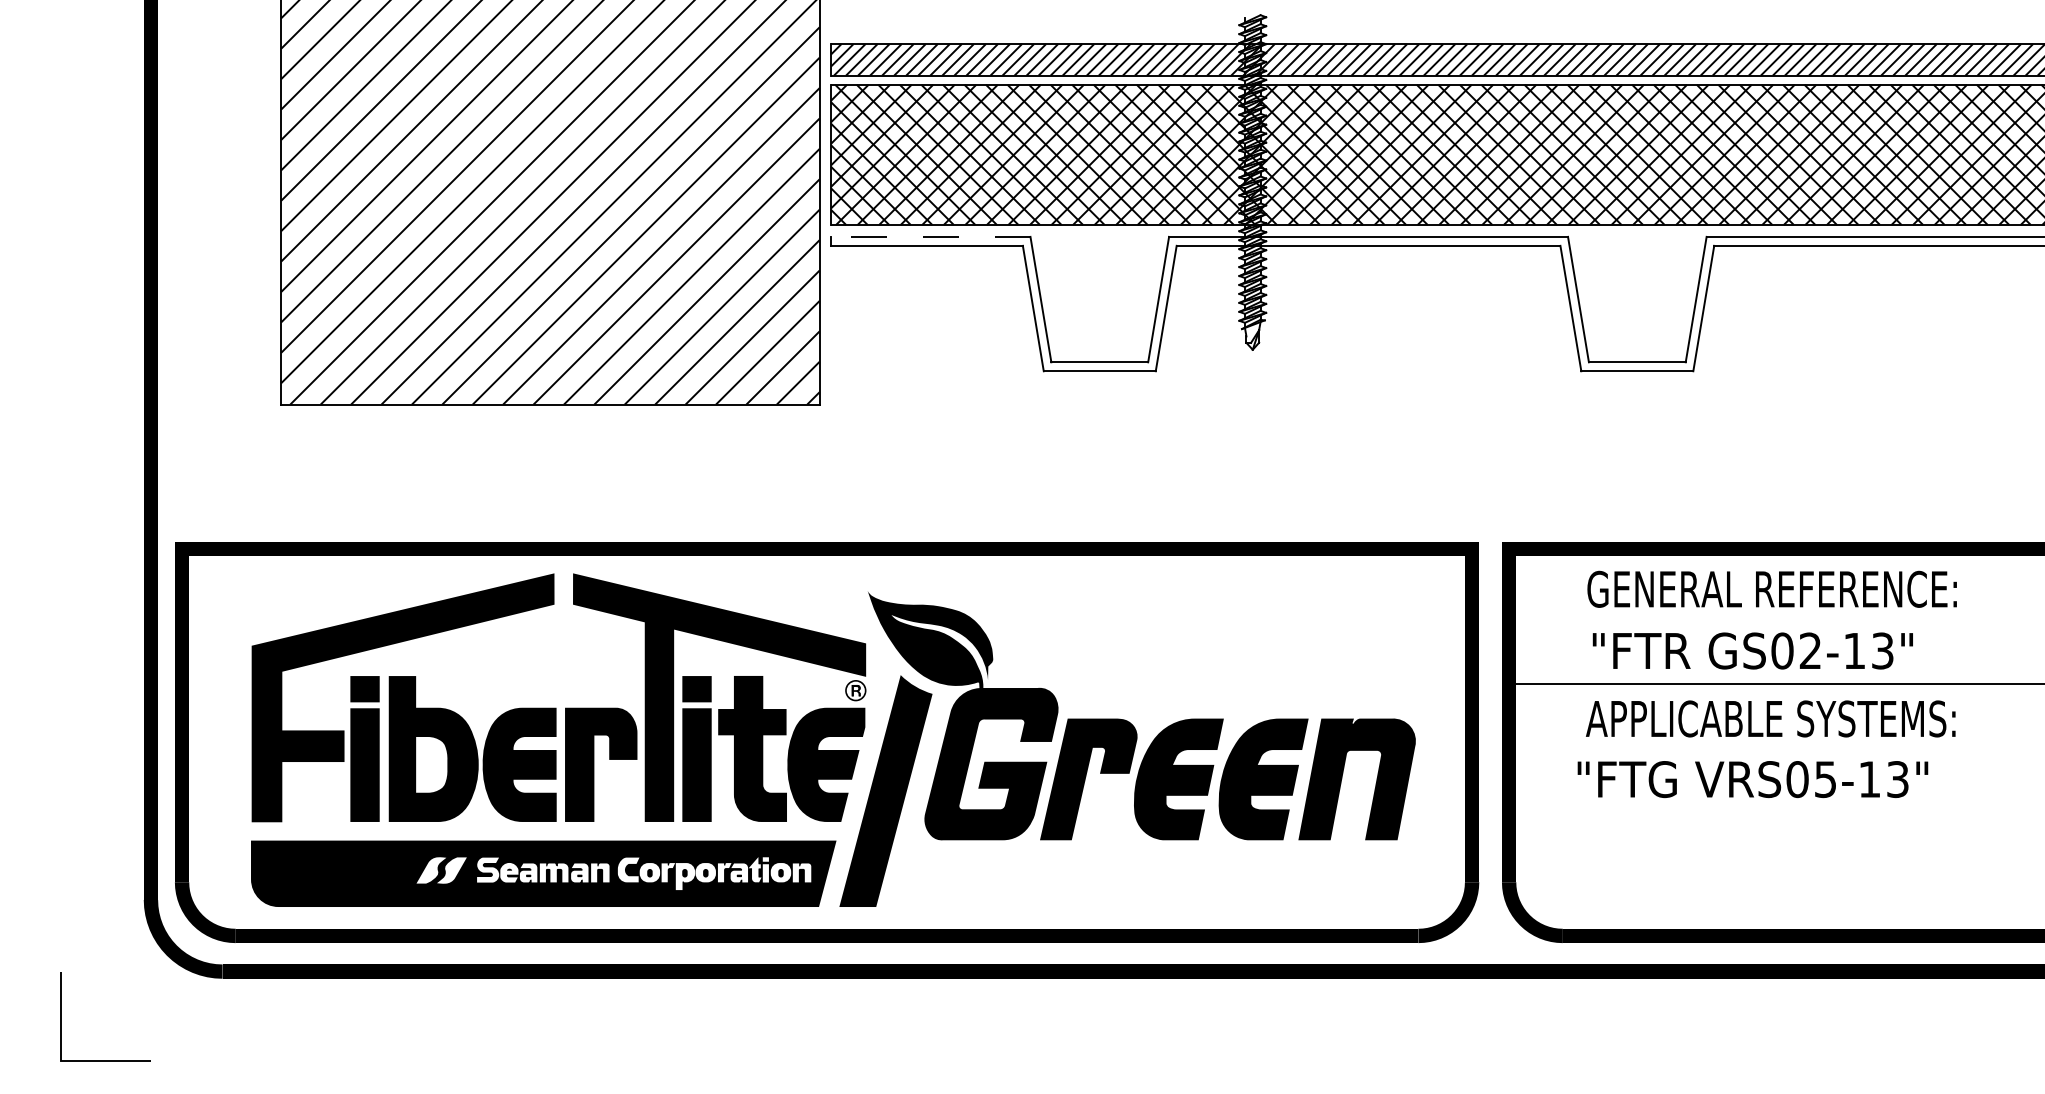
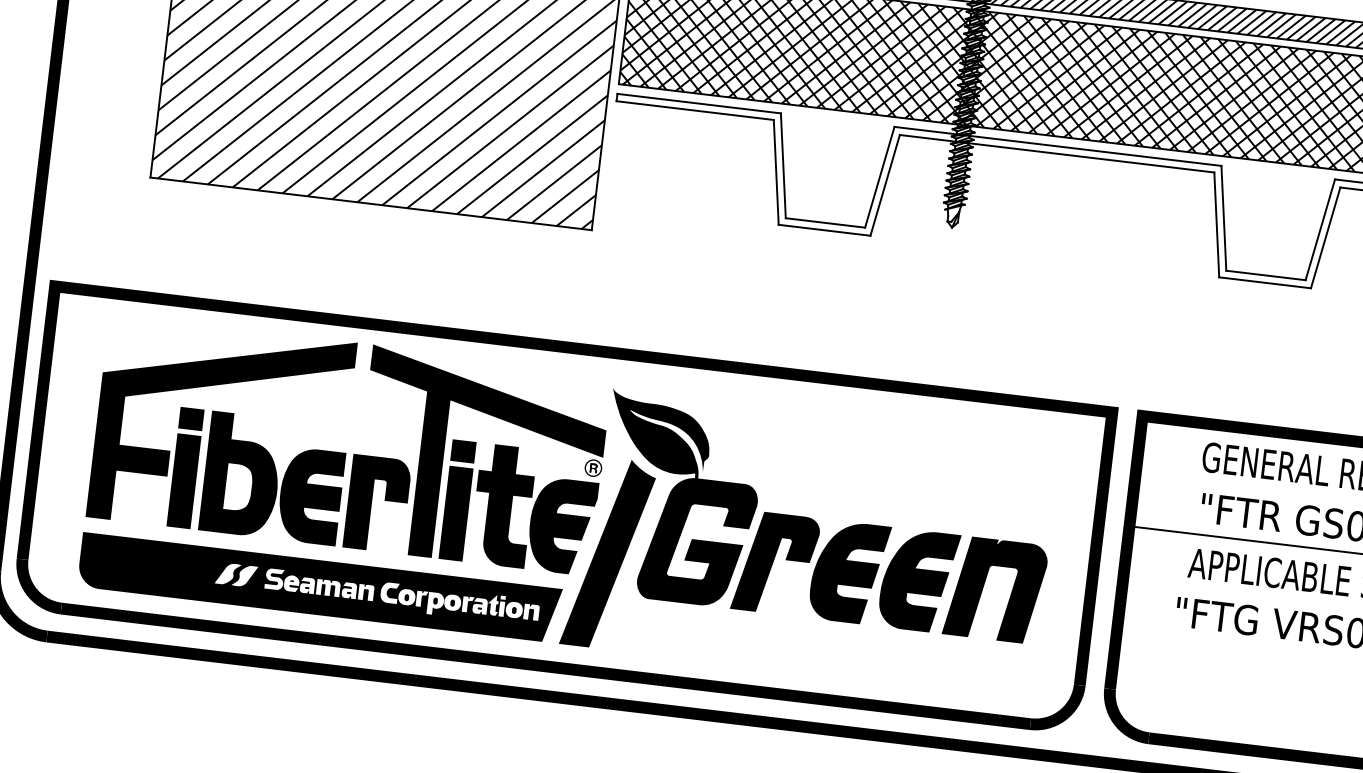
line: (930, 236) -> (699, 103), dashed -> solid

